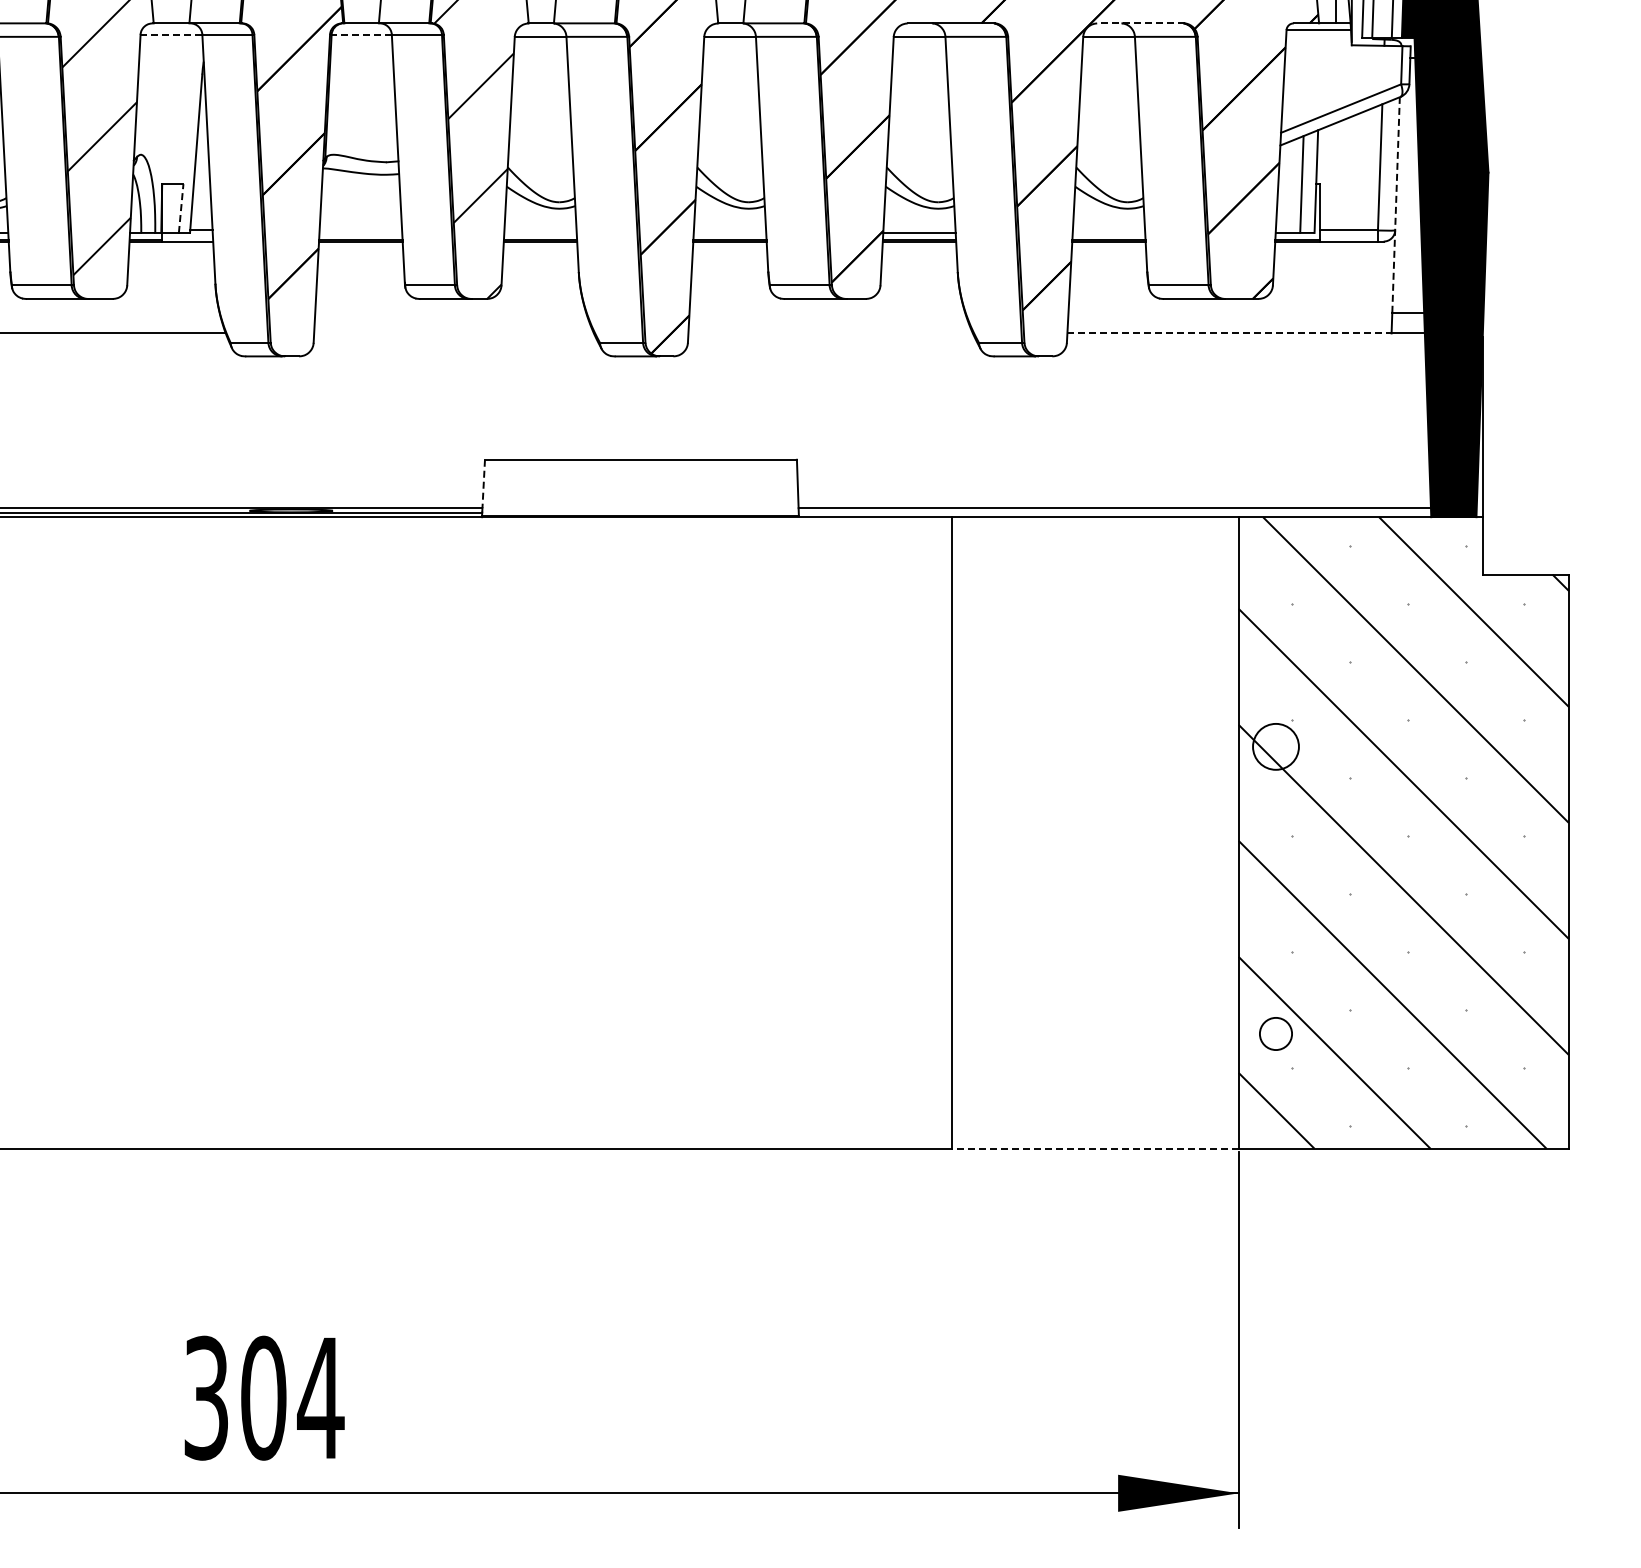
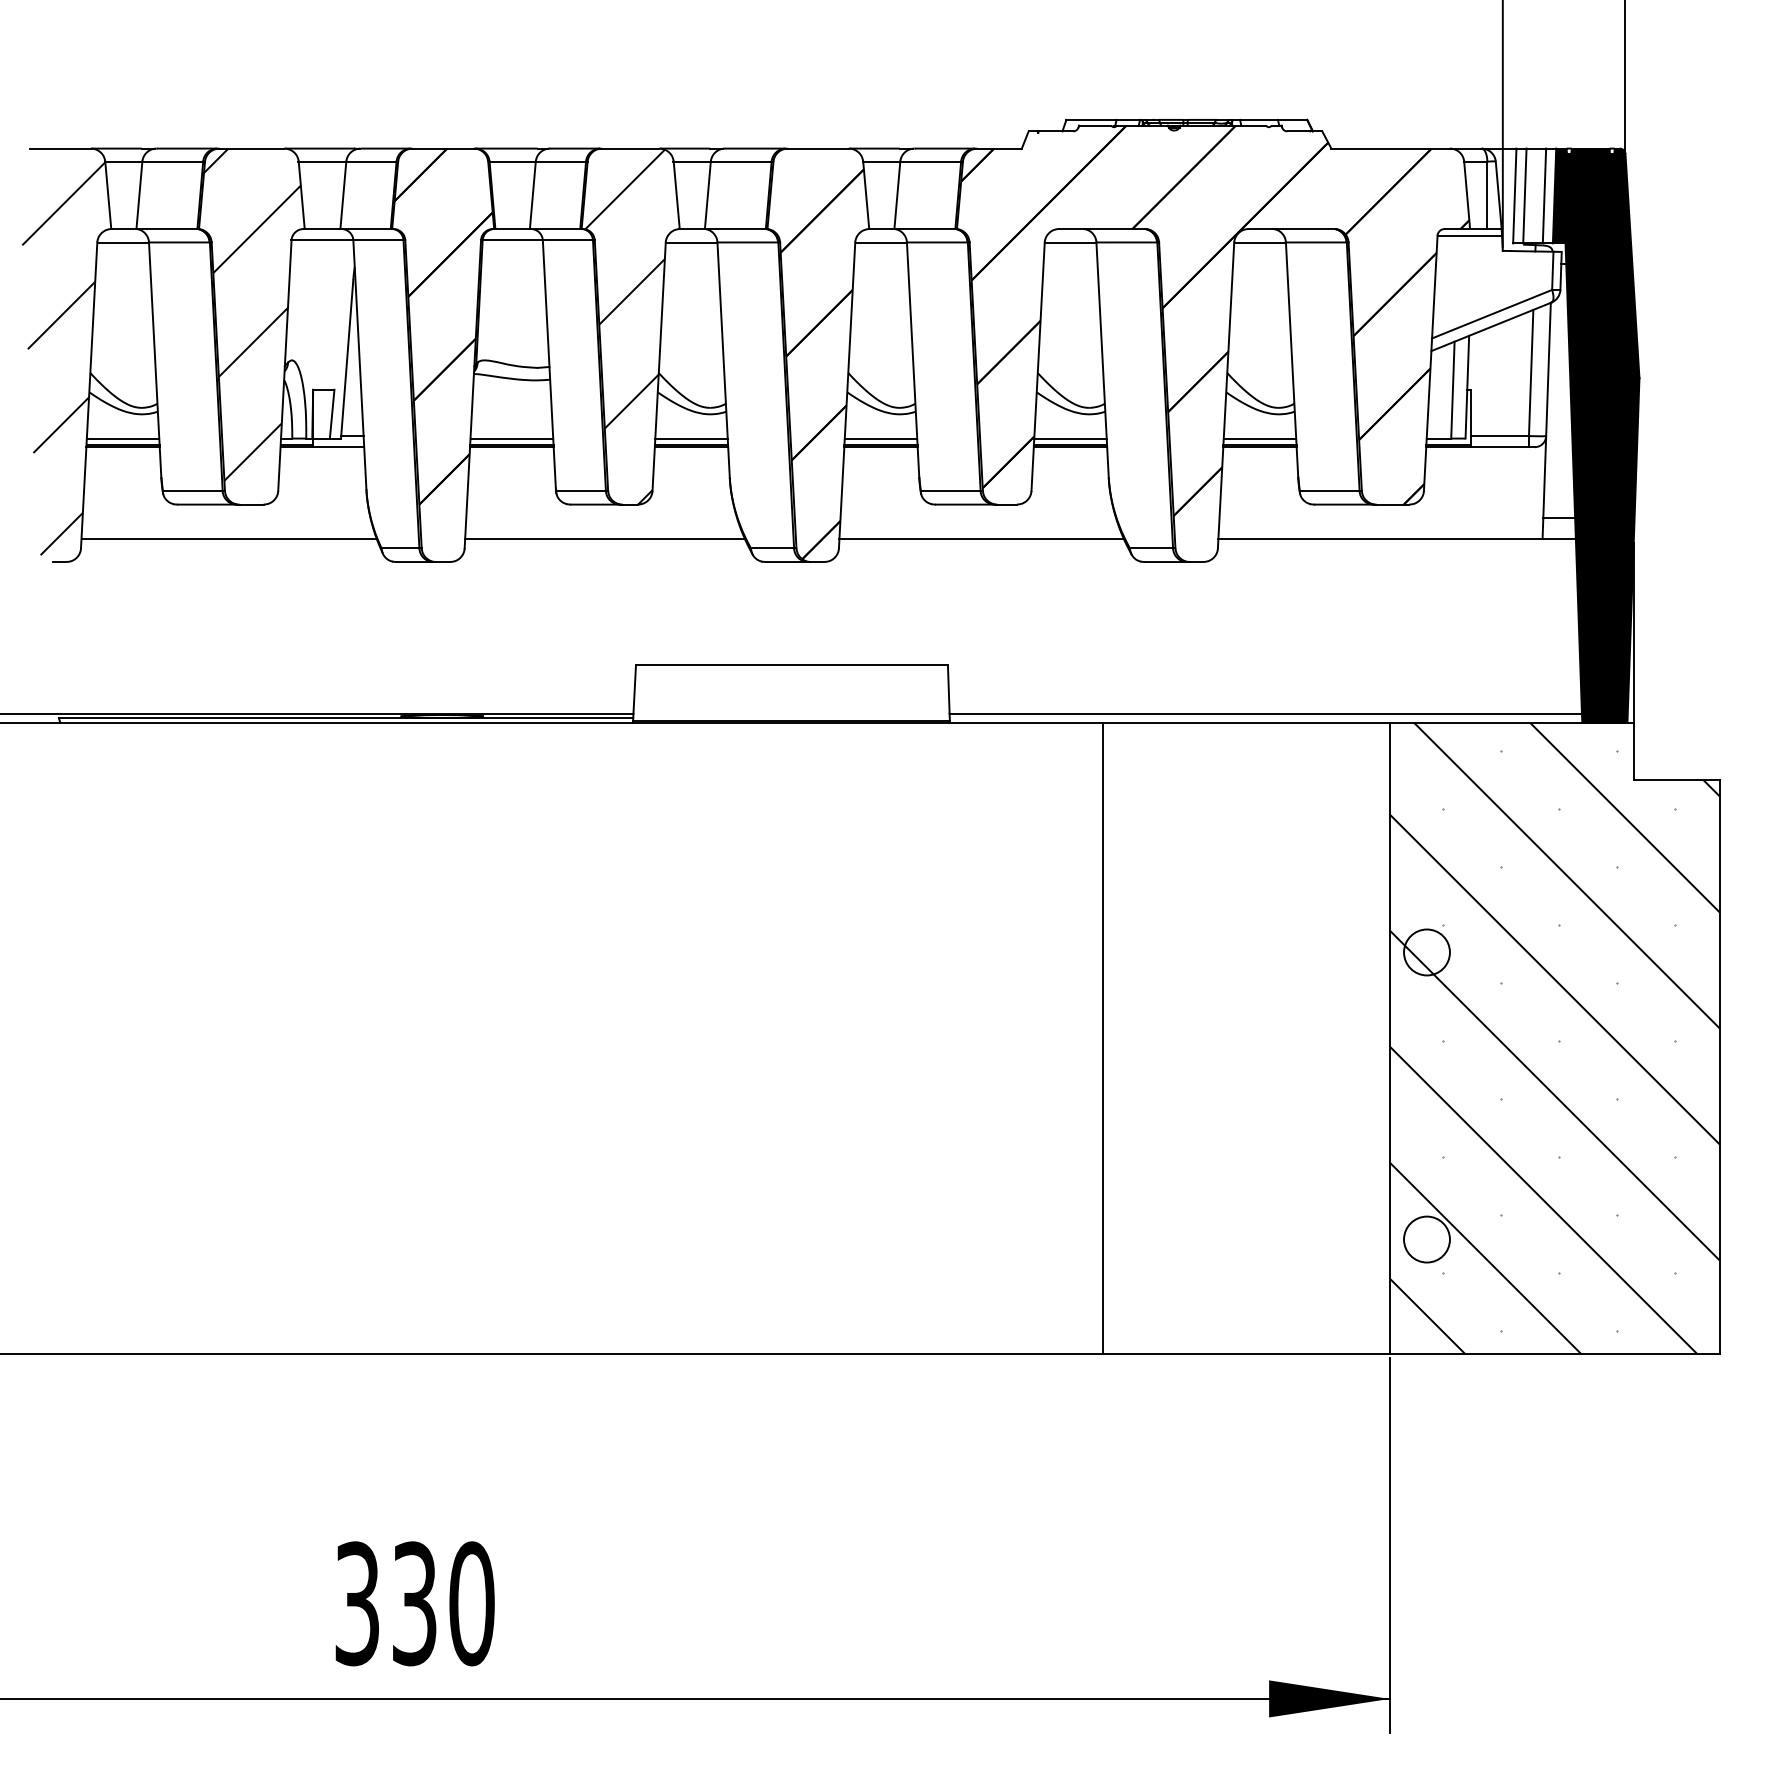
line: (1141, 22) -> (1292, 228), dashed -> solid
line: (171, 34) -> (322, 240), dashed -> solid
line: (361, 34) -> (512, 240), dashed -> solid
line: (1396, 204) -> (1547, 410), dashed -> solid
line: (181, 208) -> (332, 414), dashed -> solid
line: (360, 232) -> (511, 438), added
line: (540, 232) -> (691, 438), added
line: (729, 232) -> (880, 438), added
line: (1108, 232) -> (1259, 438), added
line: (454, 333) -> (605, 539), added
line: (830, 333) -> (981, 539), added
line: (1229, 333) -> (1380, 539), dashed -> solid
line: (483, 484) -> (634, 690), dashed -> solid
circle: (1275, 1033) -> (1426, 1239), size x1.43
line: (1095, 1148) -> (1246, 1354), dashed -> solid
text: (292, 1397) -> (443, 1603), 304 -> 330

